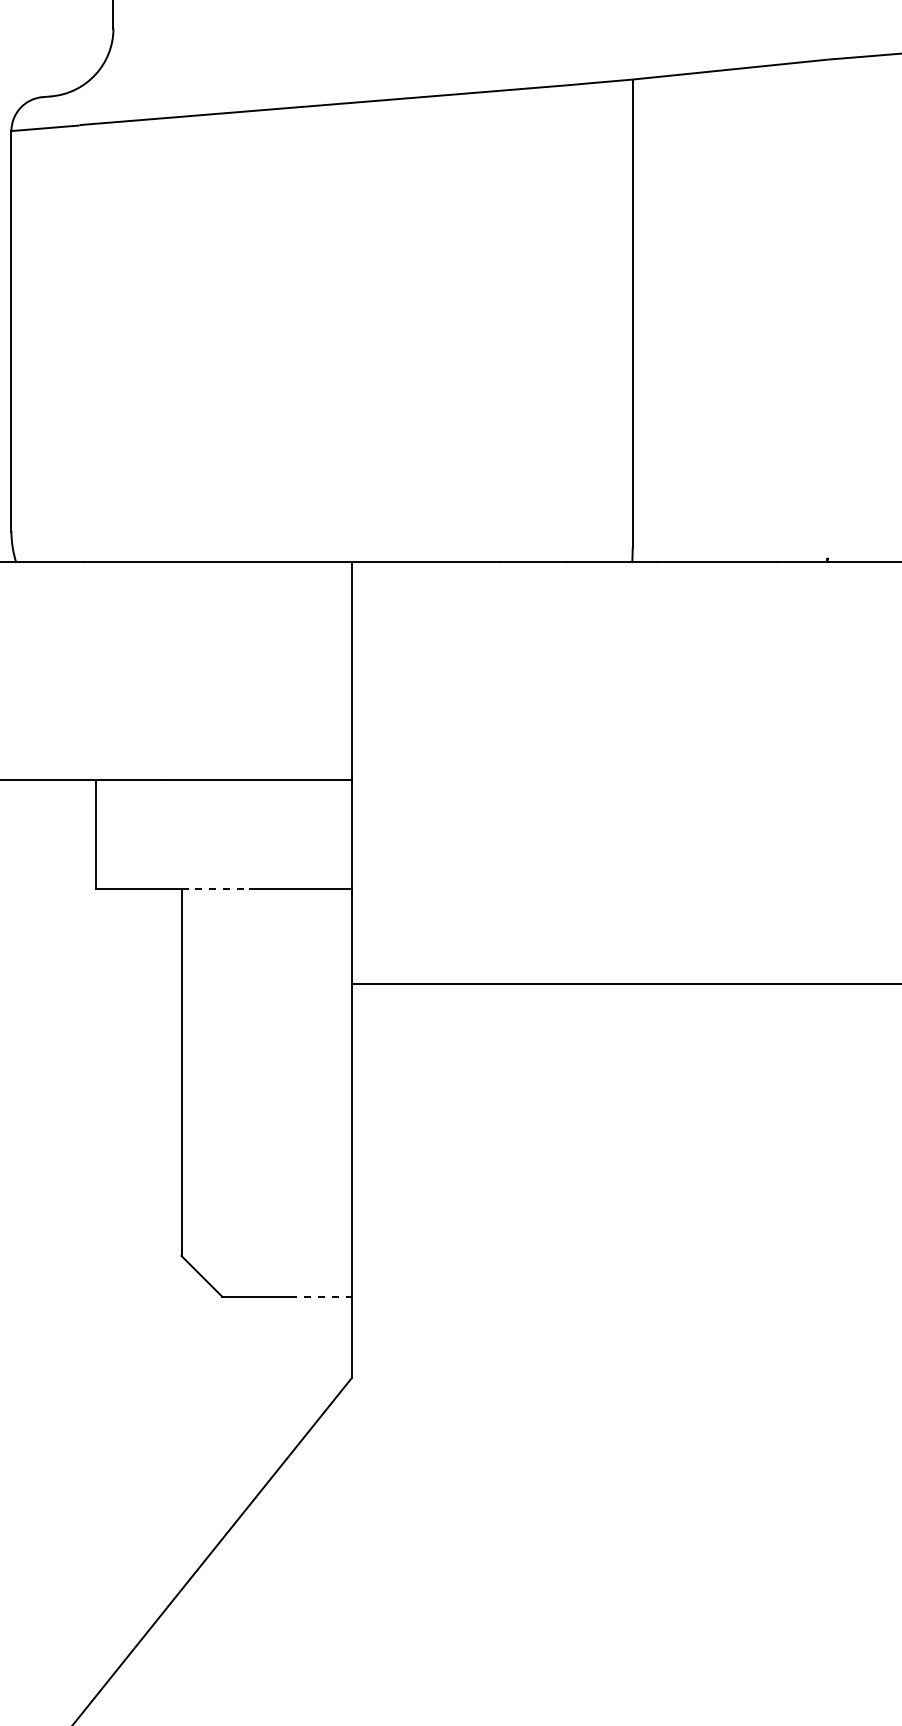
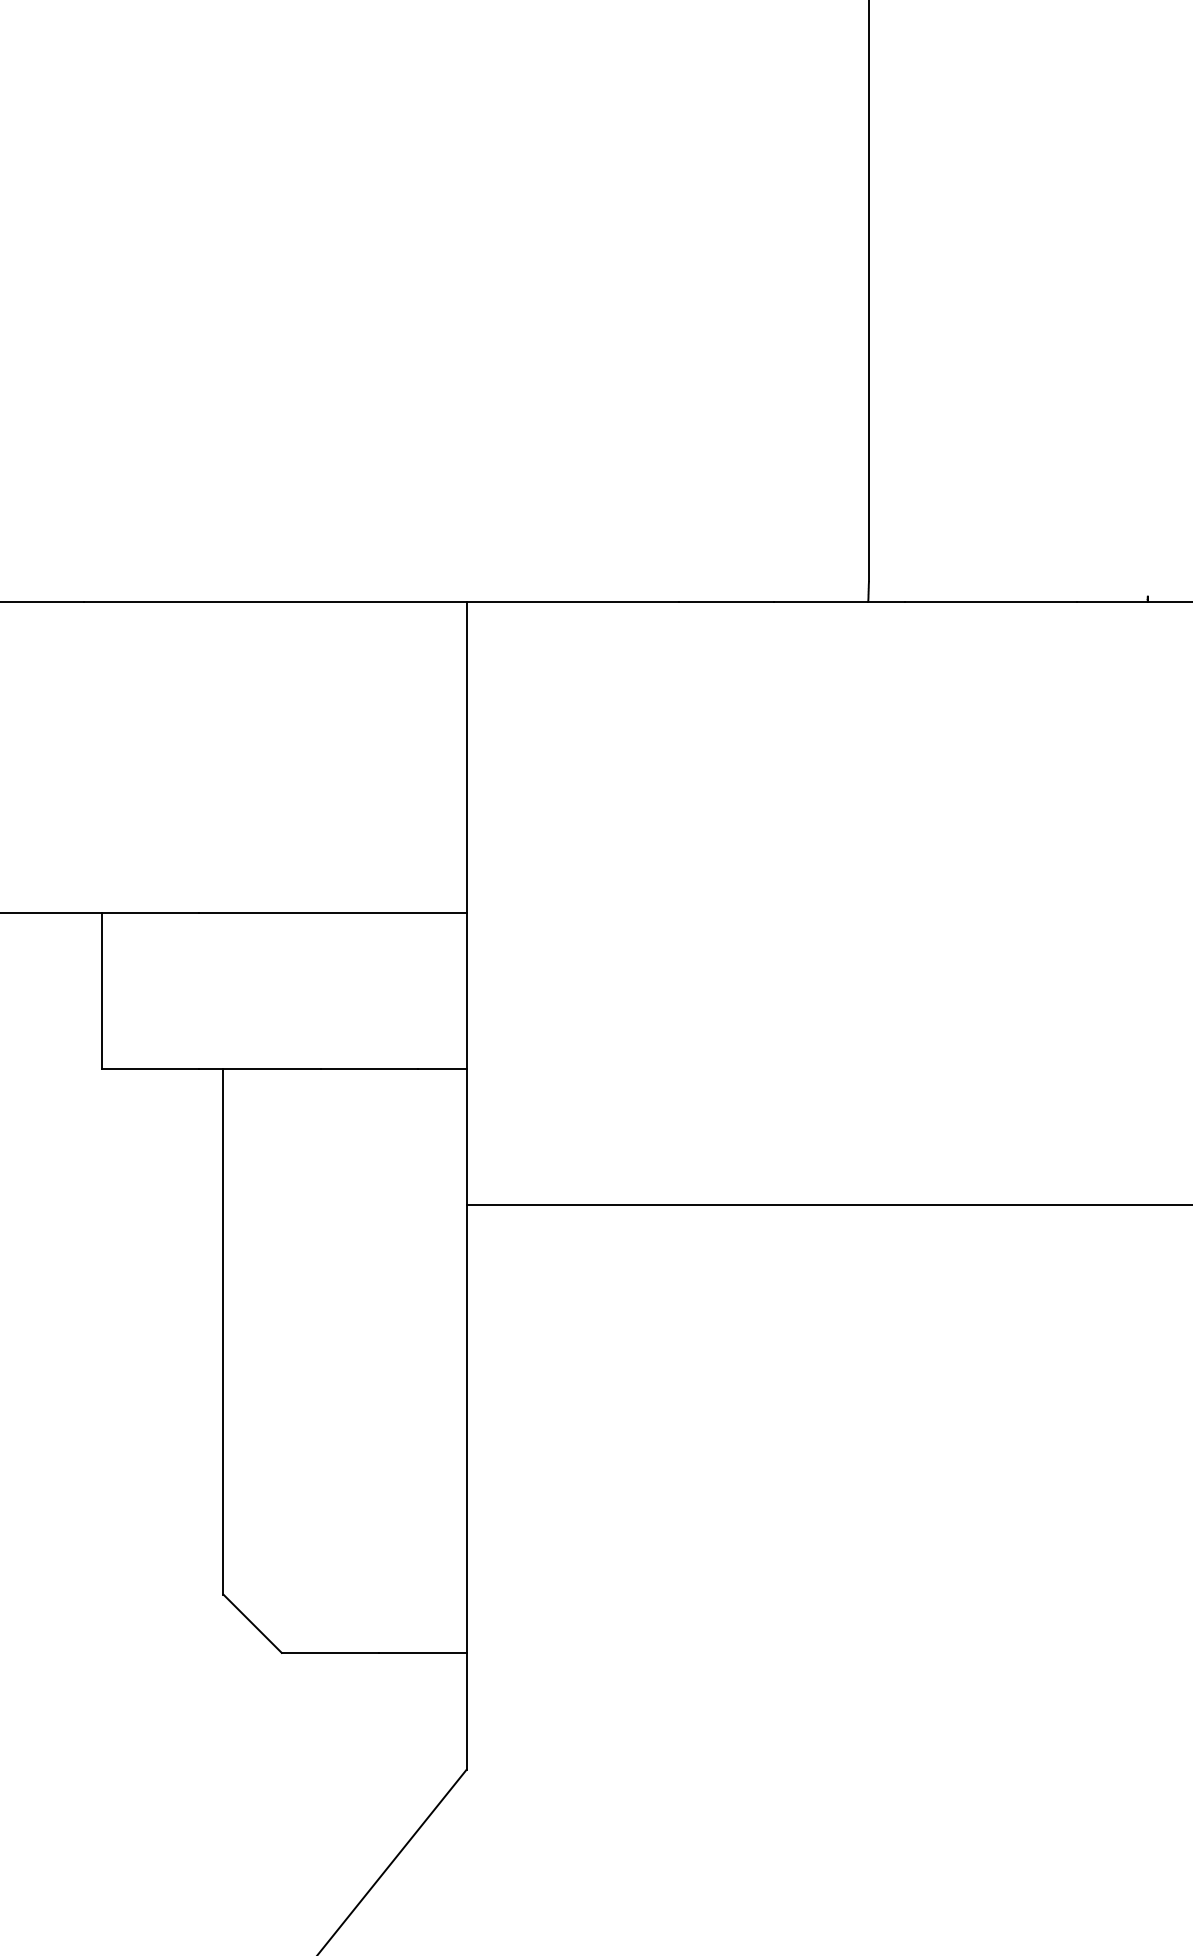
line: (216, 888) -> (273, 1068), dashed -> solid
line: (320, 1296) -> (422, 1652), dashed -> solid

